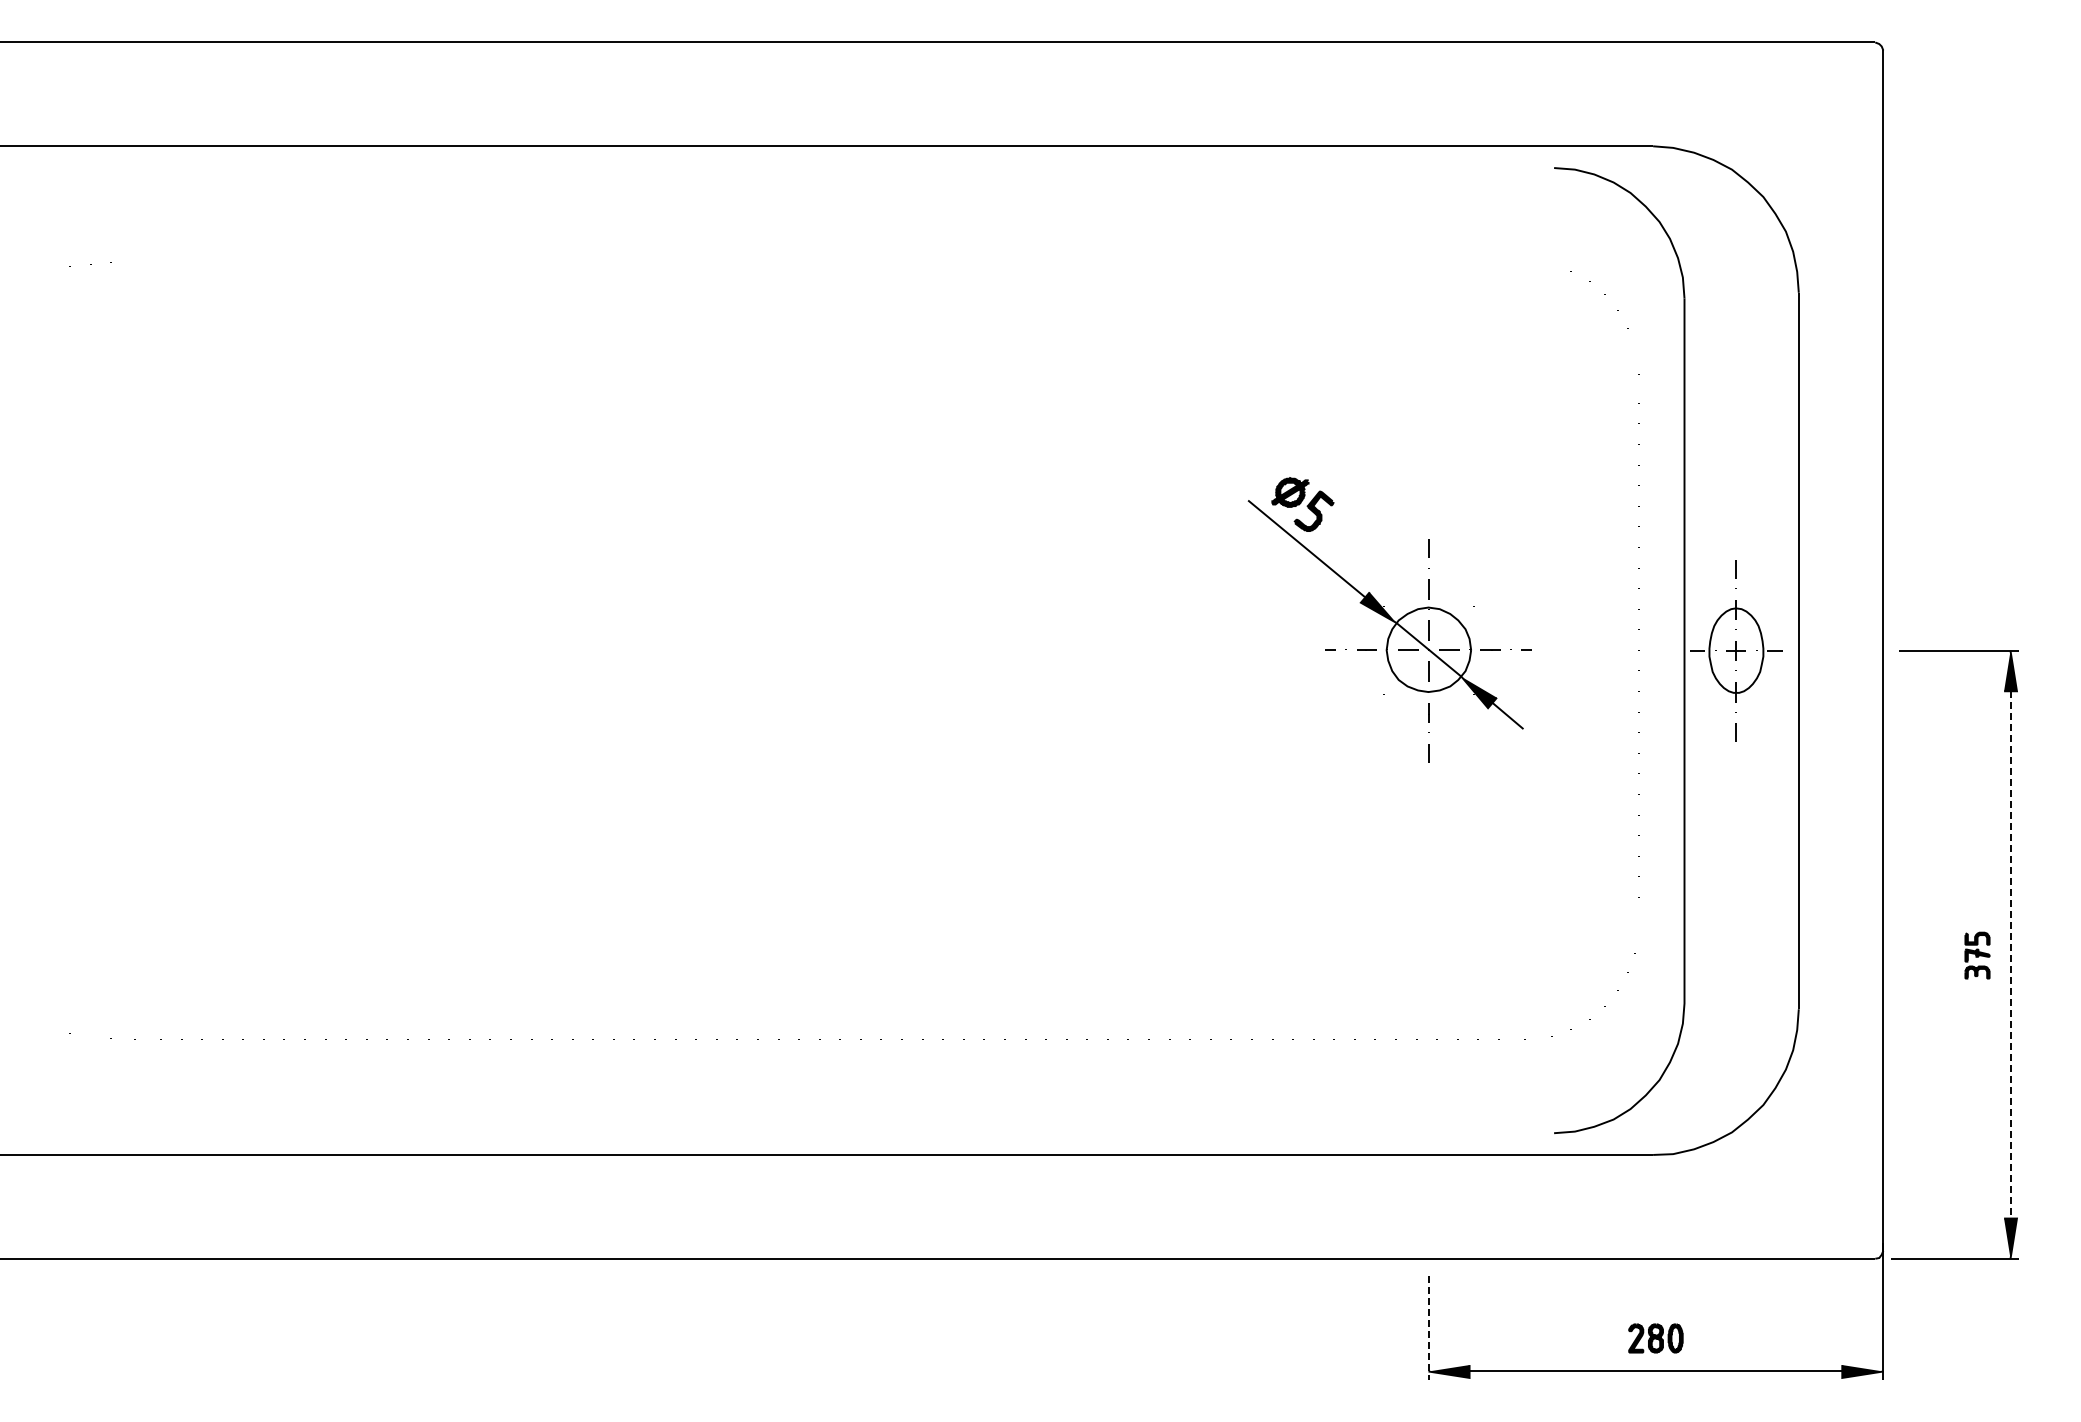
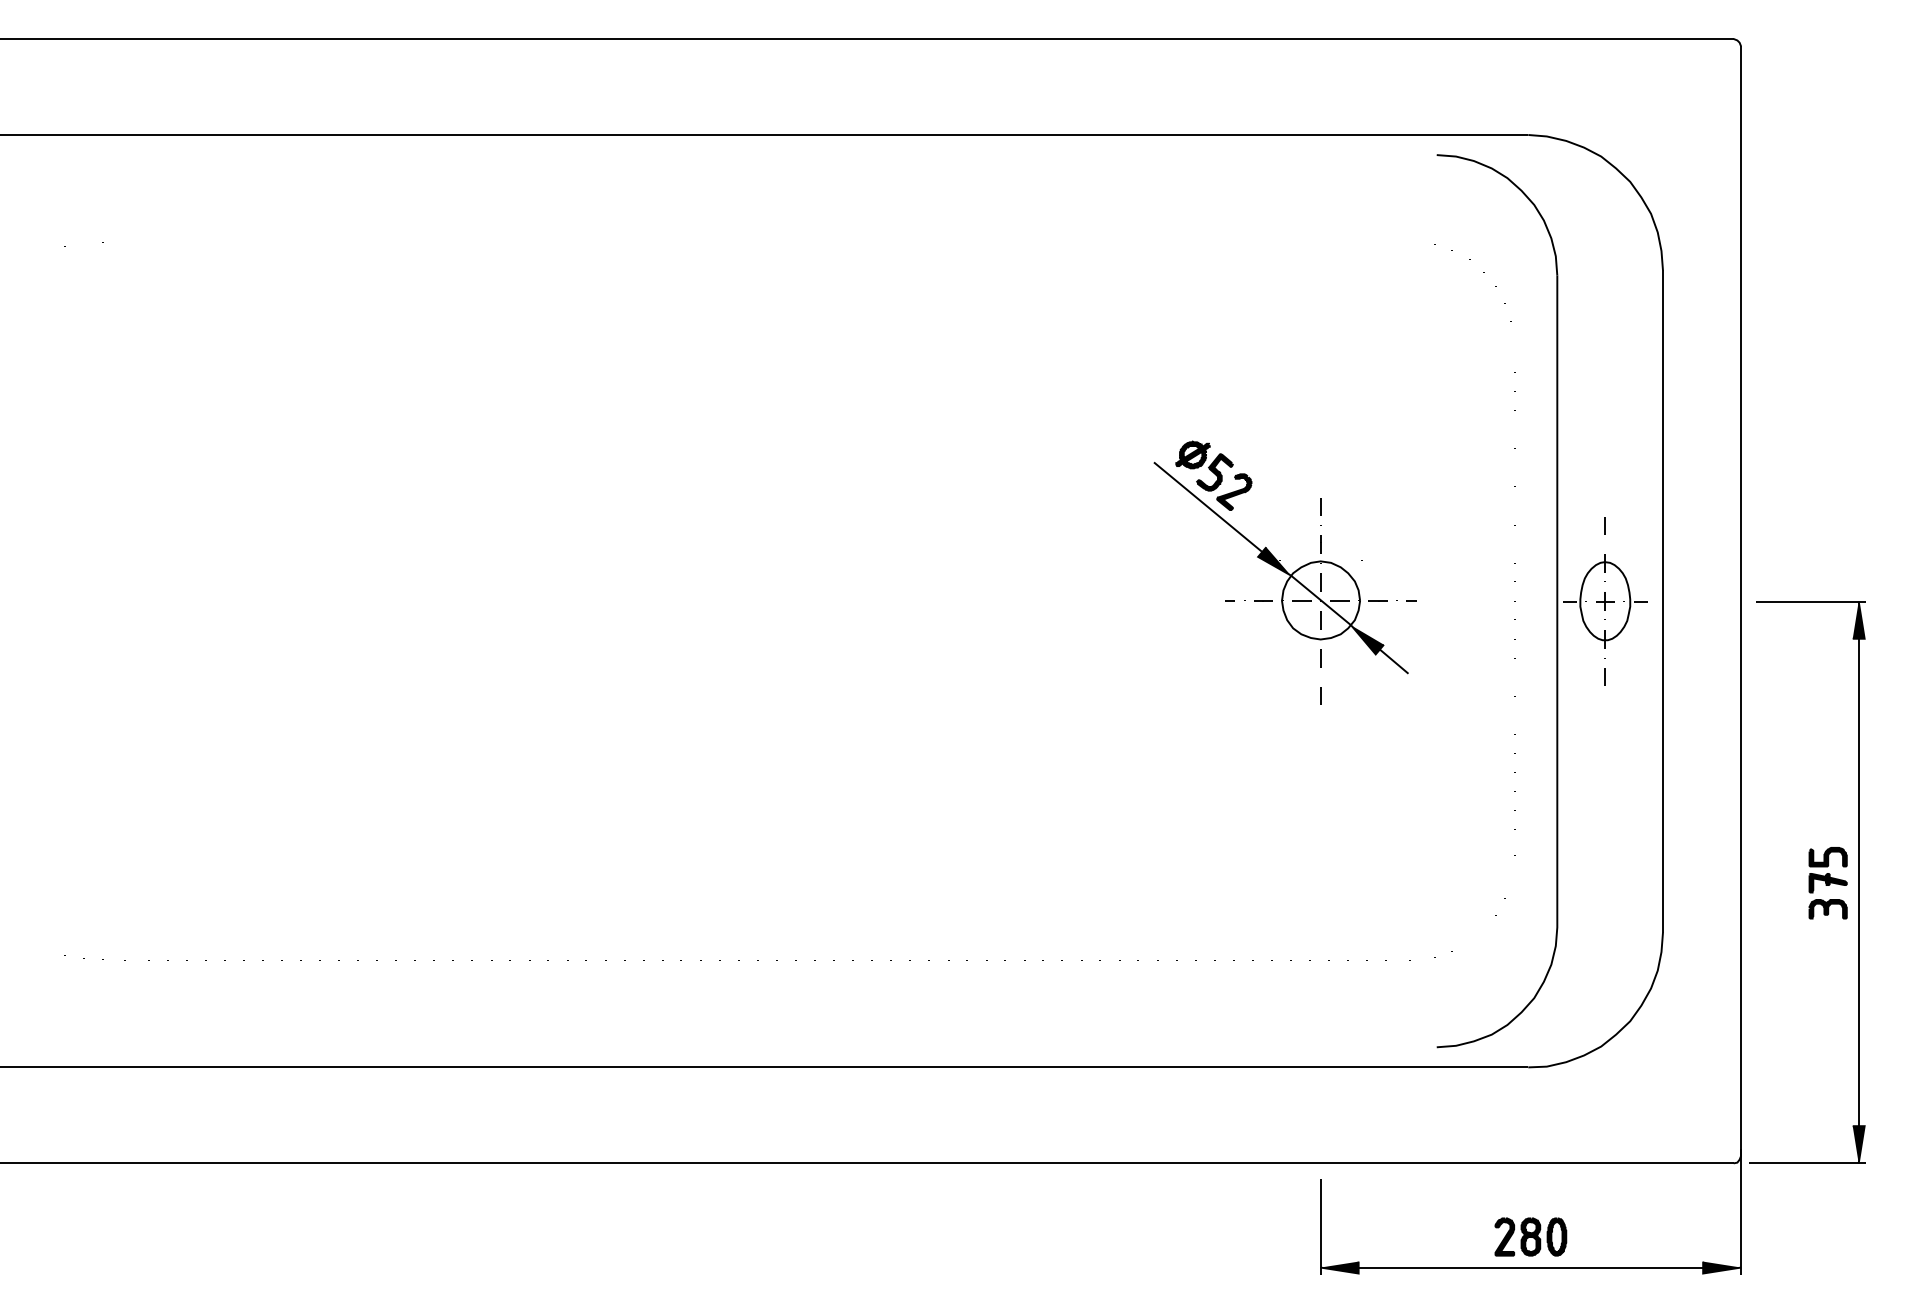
part: (1334, 532) -> (1233, 491), added
line: (2010, 954) -> (1858, 882), dashed -> solid
part: (1977, 955) -> (1828, 883), size x1.67
line: (1428, 1327) -> (1320, 1226), dashed -> solid
part: (1655, 1338) -> (1530, 1237), size x1.43

